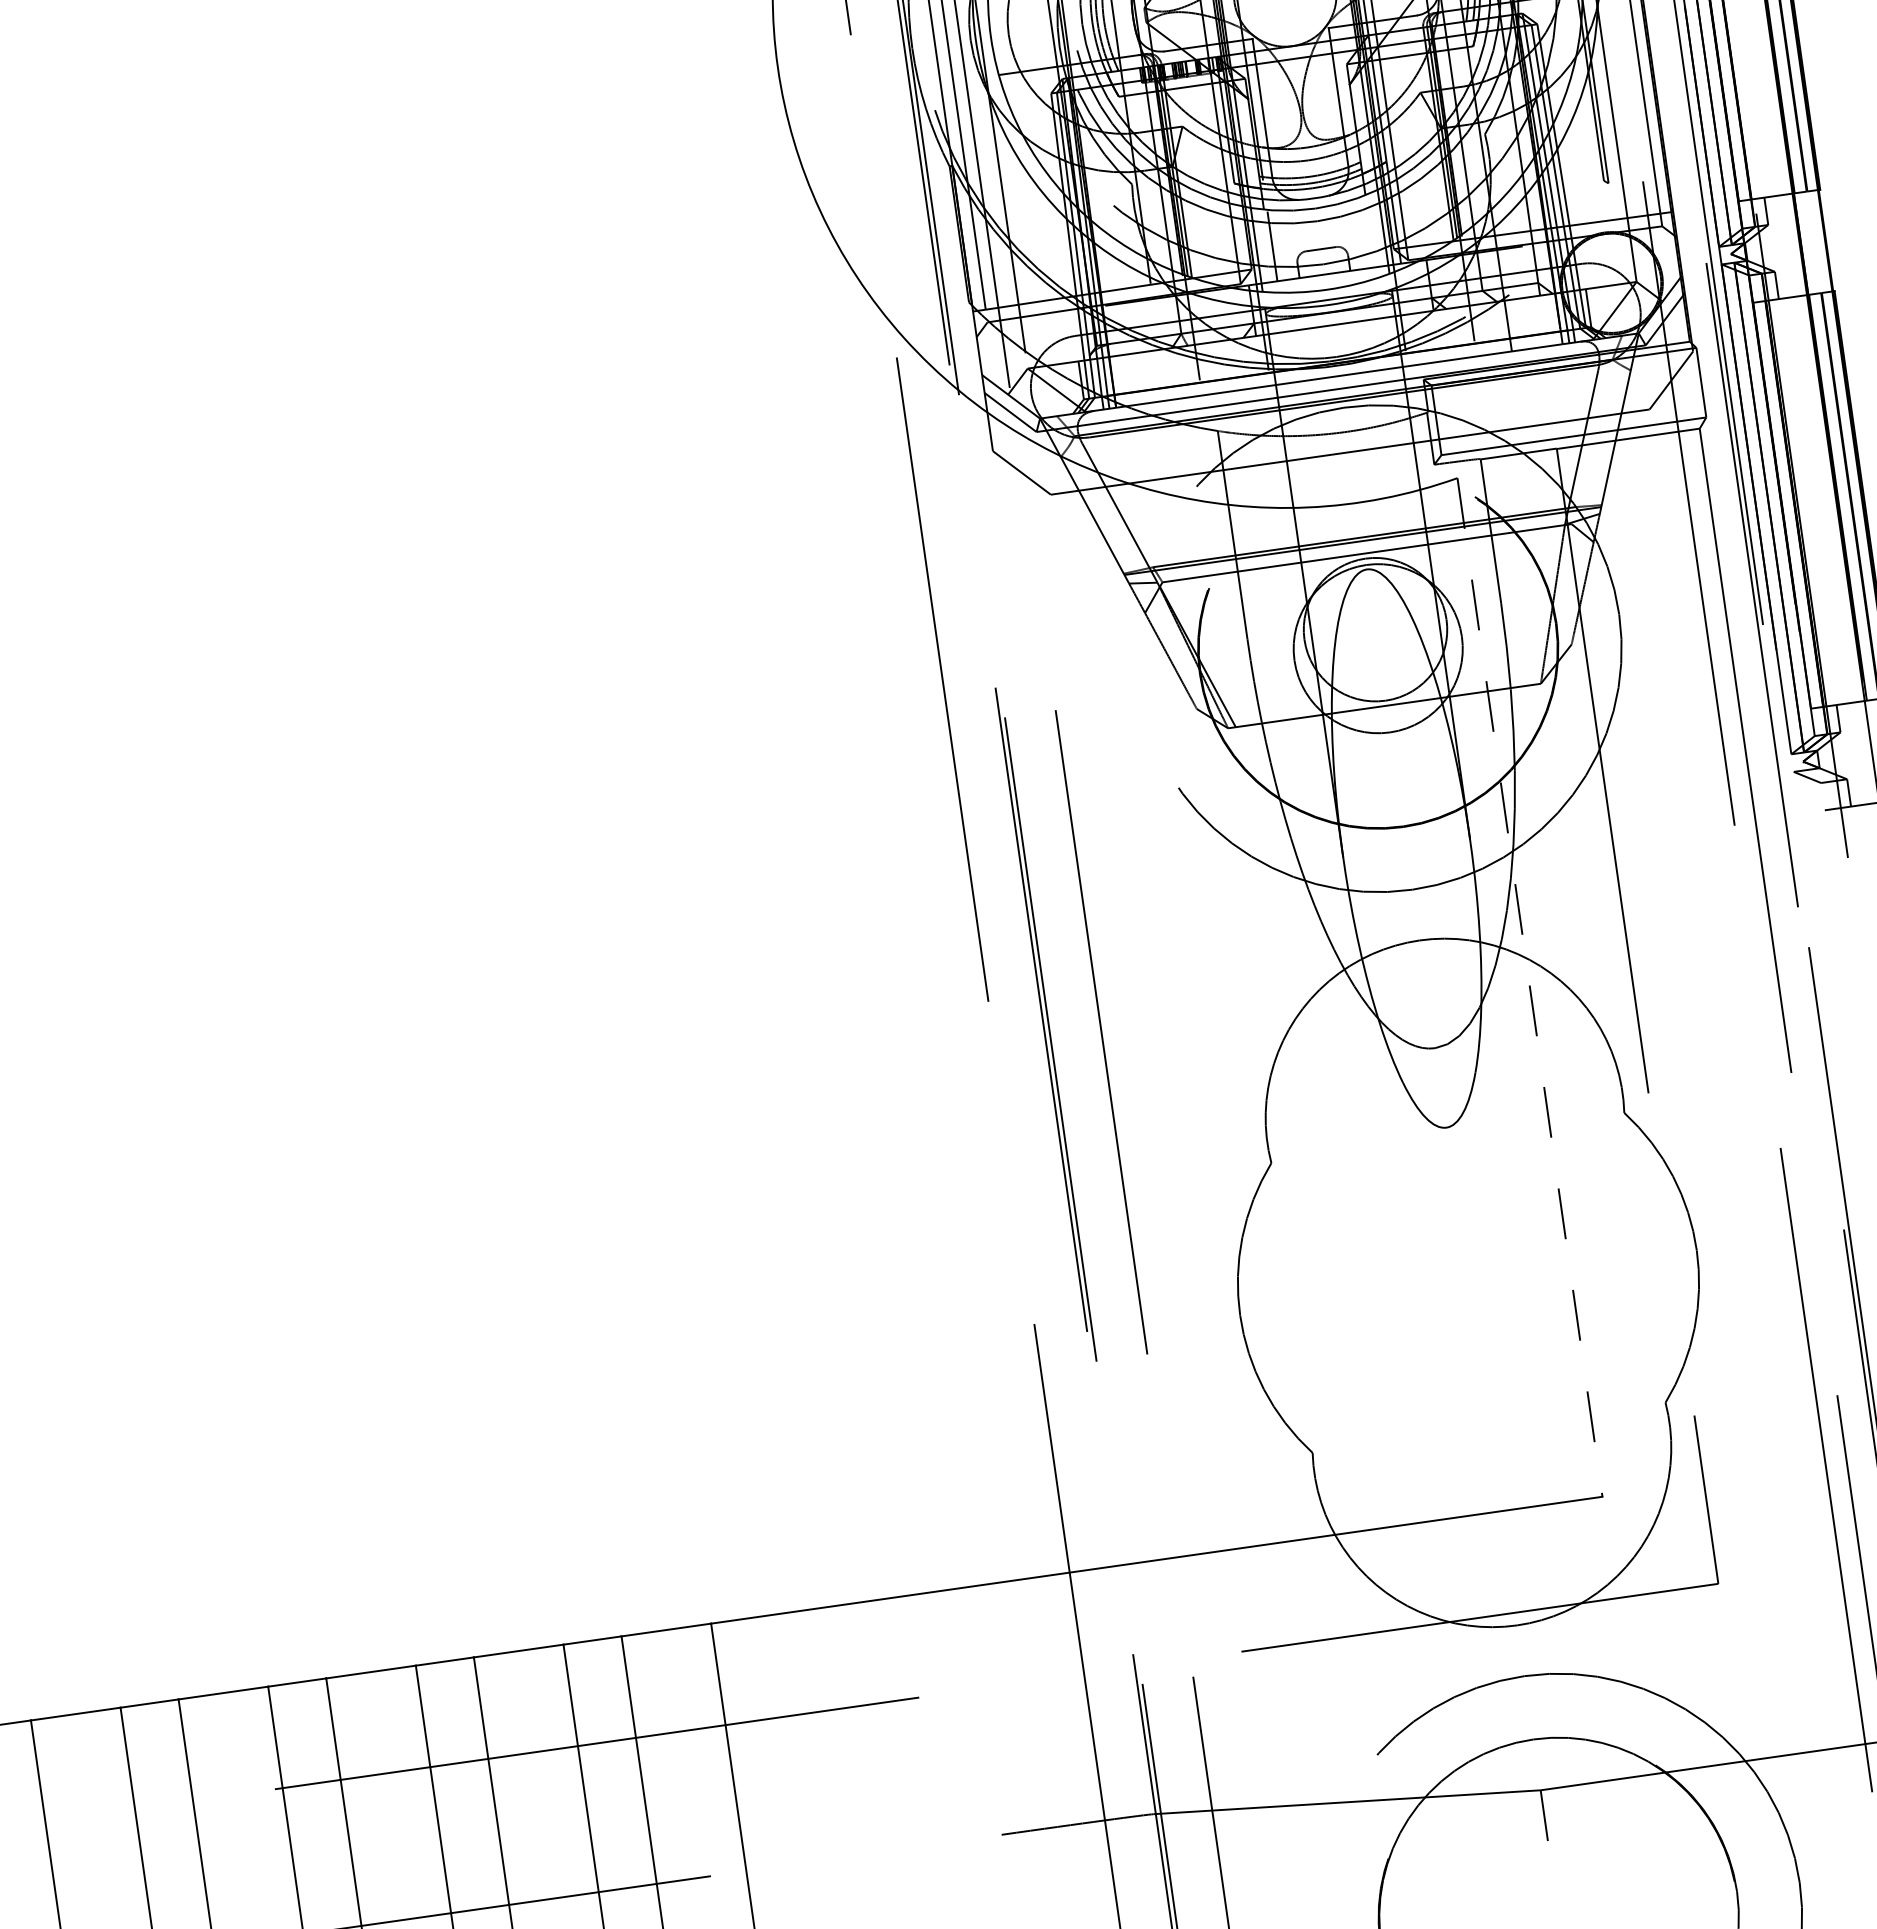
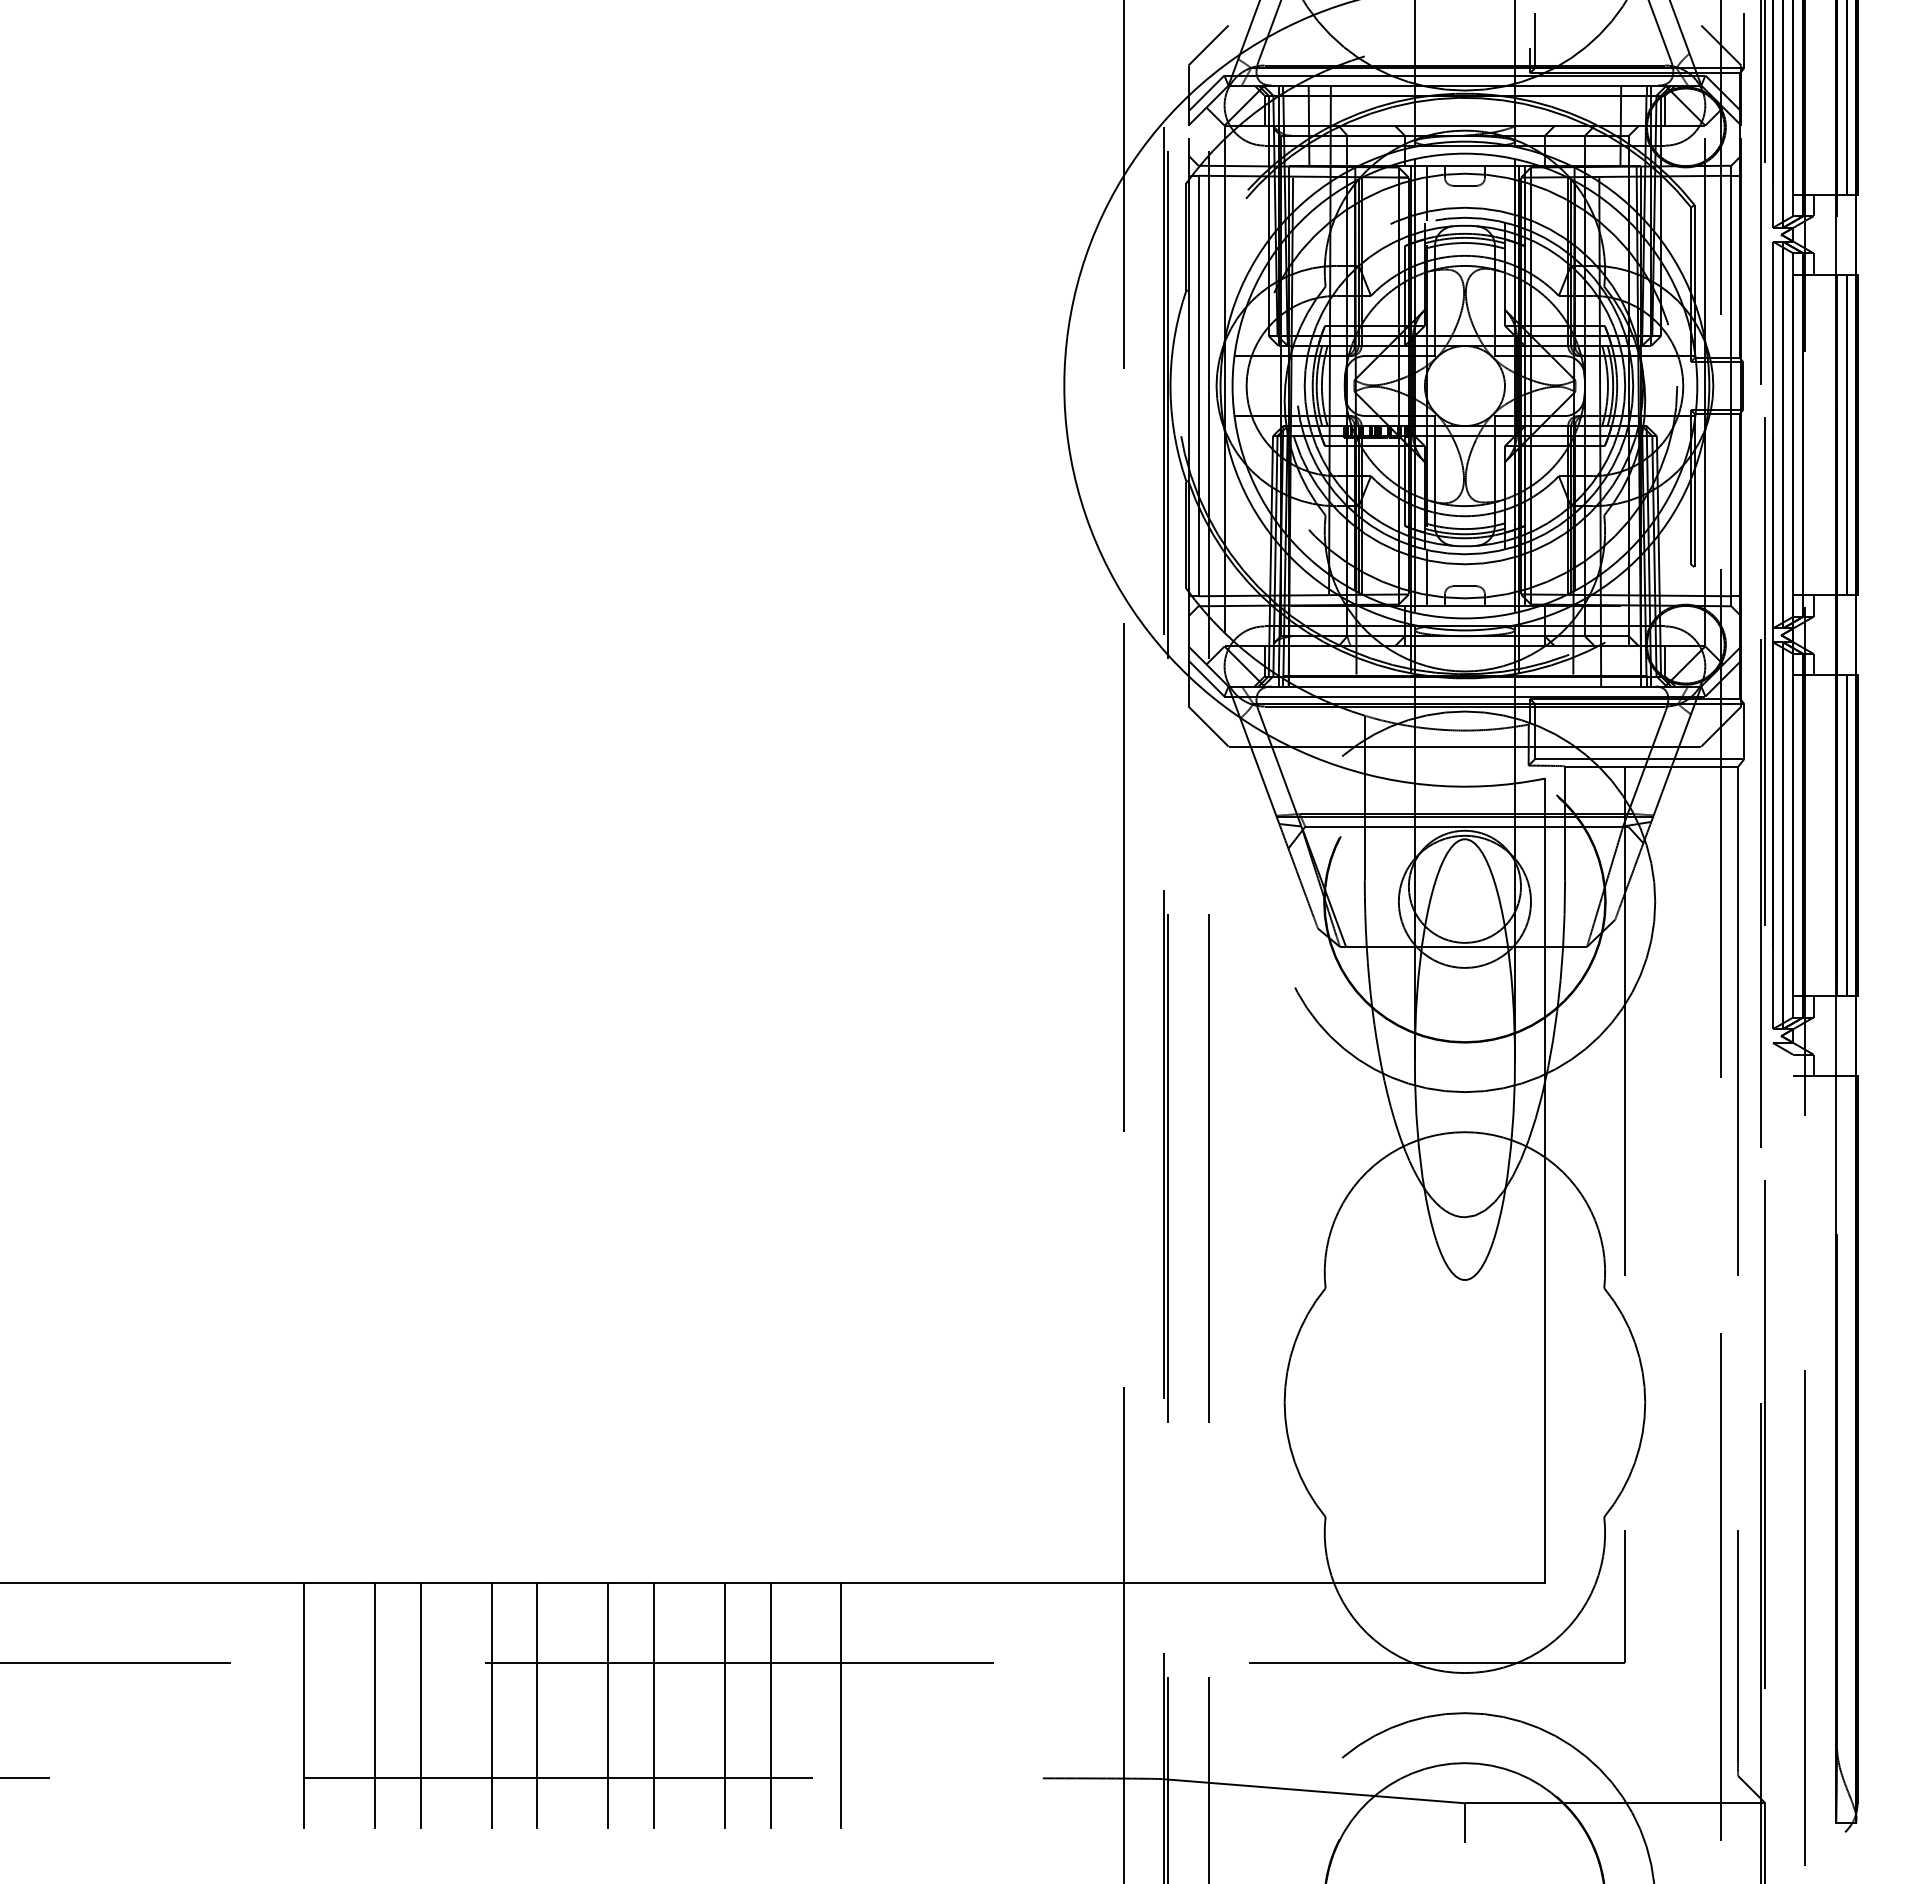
line: (1530, 988) -> (1545, 1181), dashed -> solid

